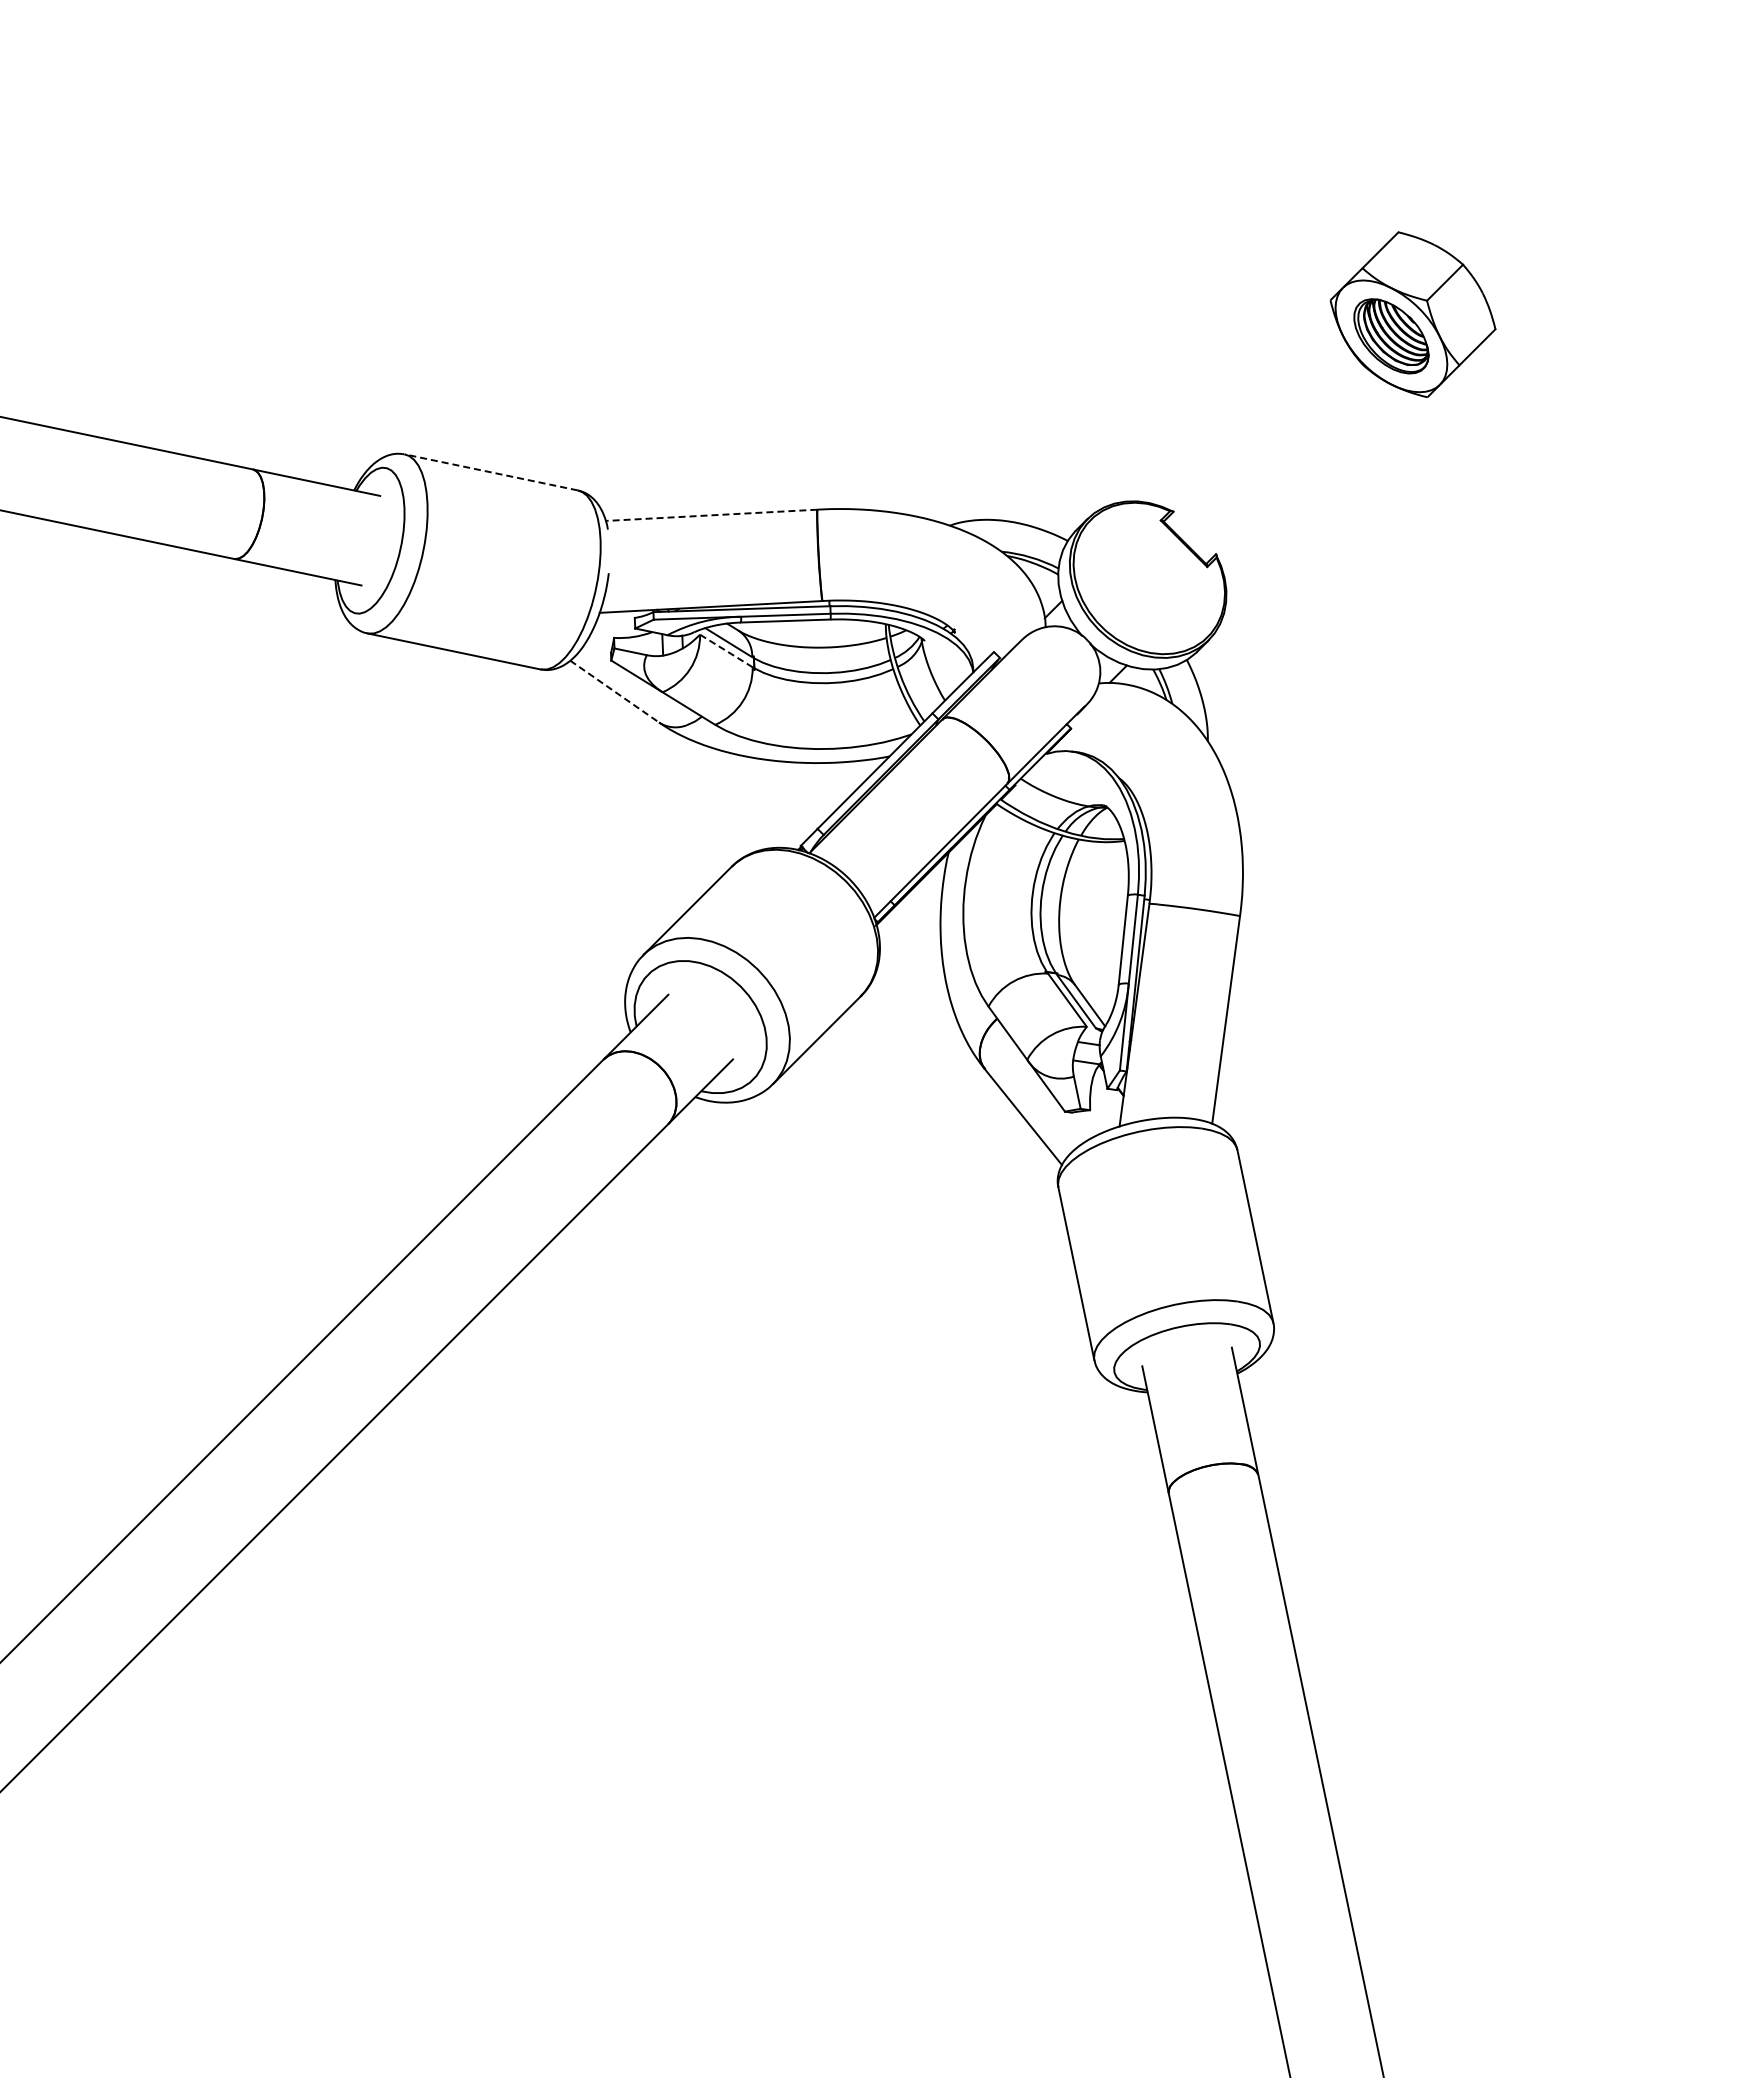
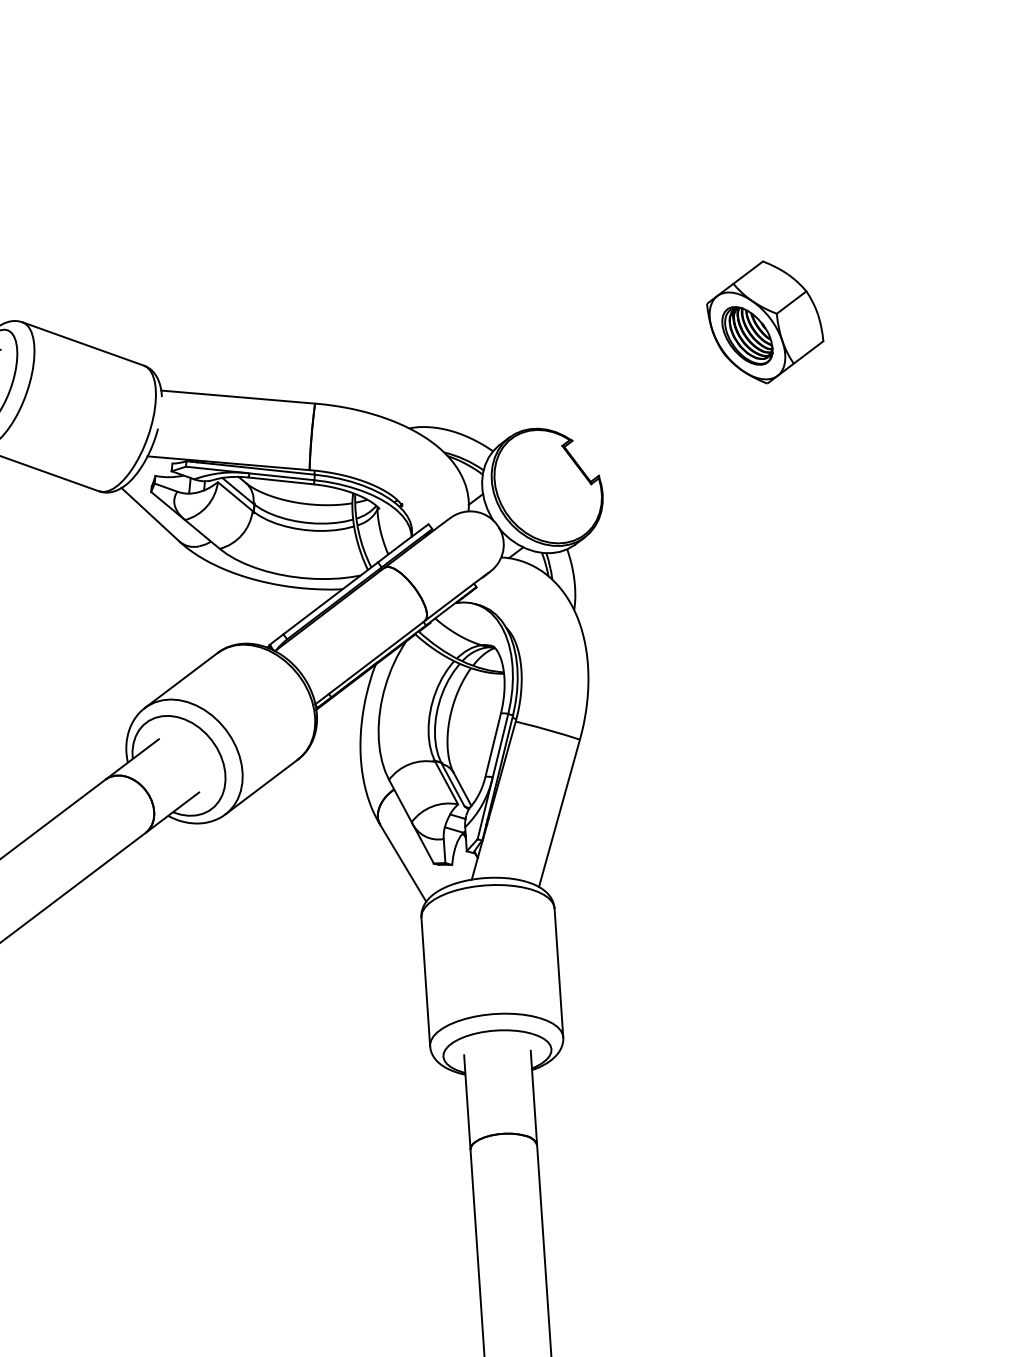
line: (490, 472) -> (82, 343), dashed -> solid
line: (711, 515) -> (238, 397), dashed -> solid
line: (726, 650) -> (235, 496), dashed -> solid
line: (615, 691) -> (151, 514), dashed -> solid

